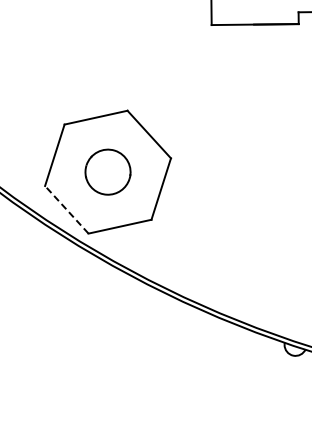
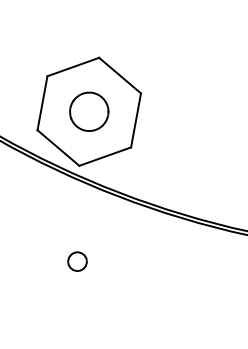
line: (66, 209) -> (58, 147), dashed -> solid
part: (72, 344) -> (77, 261), added

